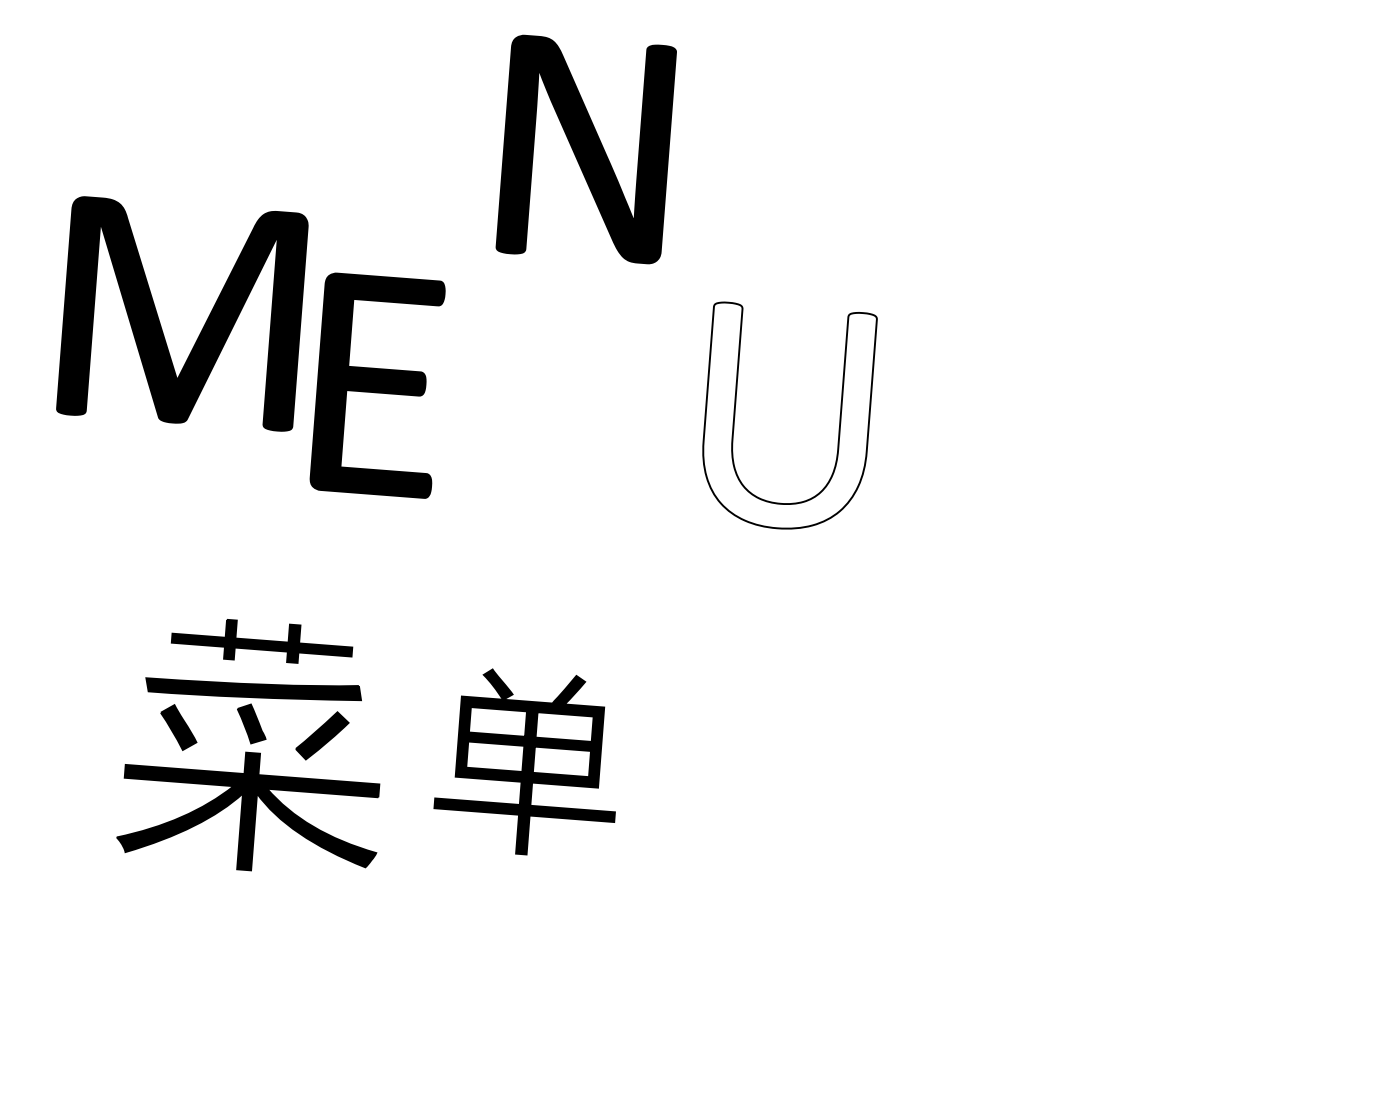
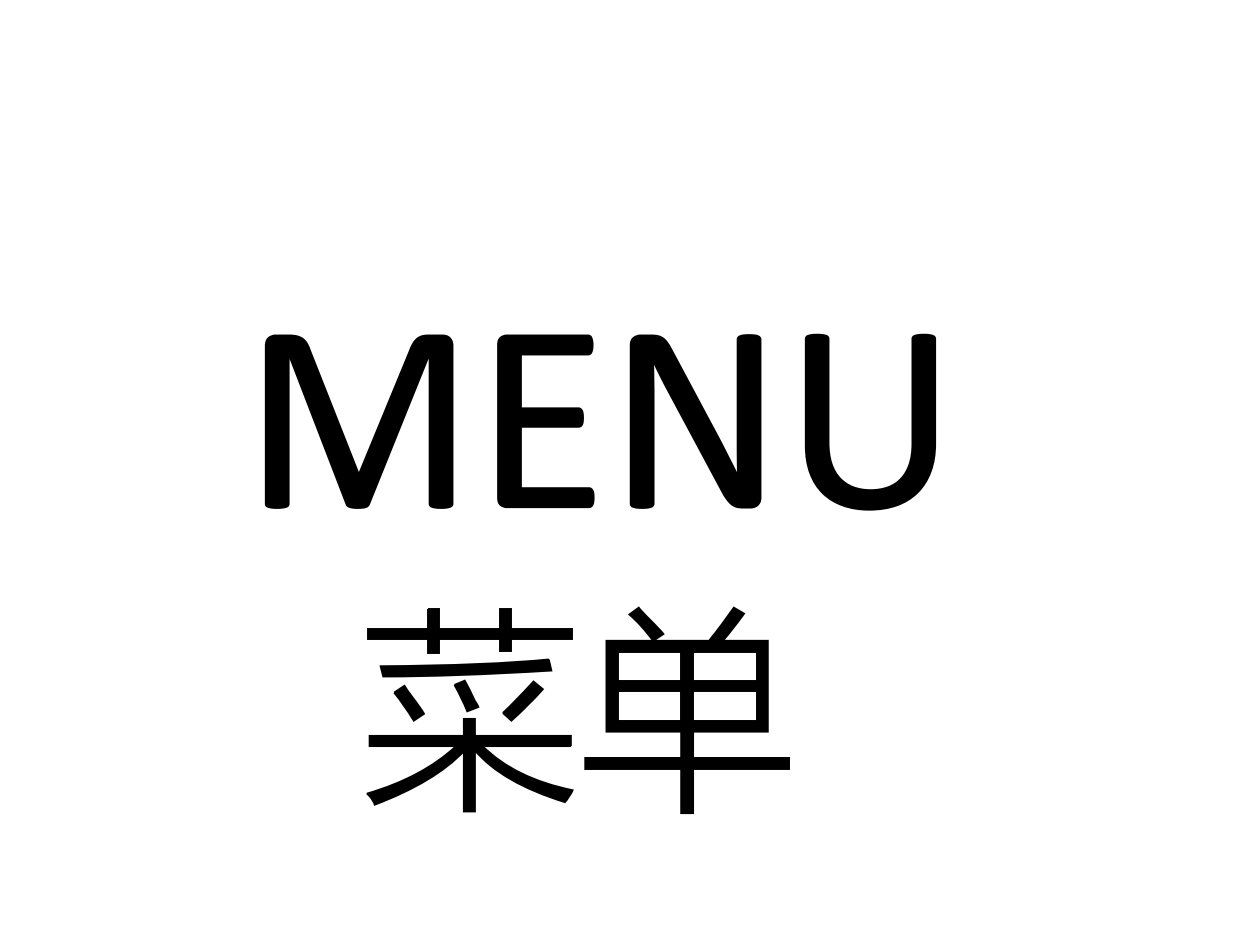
part: (586, 149) -> (695, 421), moved
part: (160, 322) -> (342, 429), moved
fill: (787, 417) -> (870, 421), added
part: (261, 641) -> (469, 630), size x1.43
part: (527, 762) -> (686, 709), size x1.43

